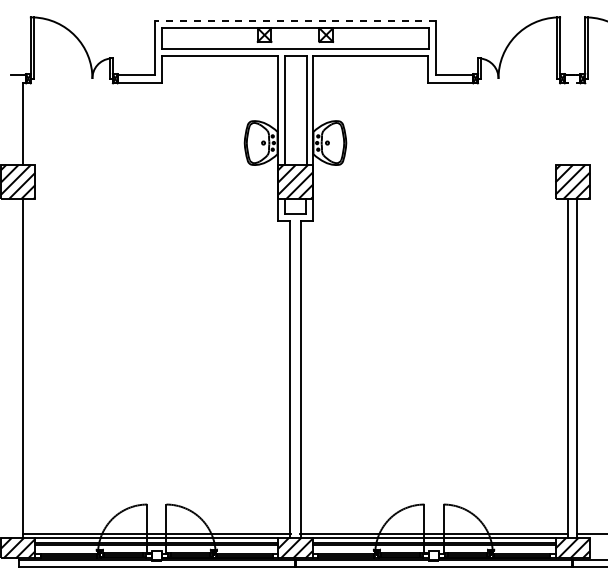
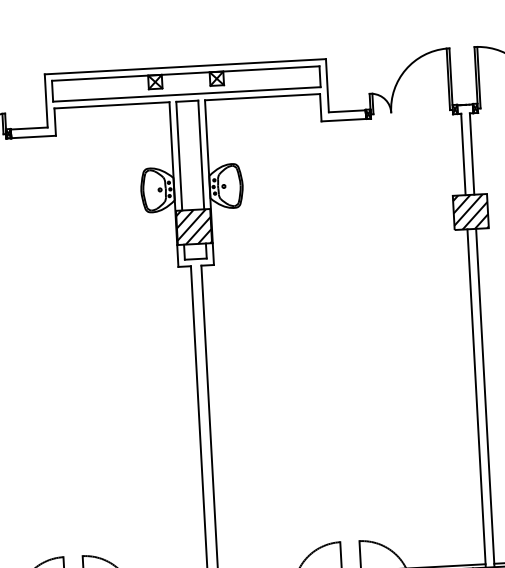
line: (295, 21) -> (185, 66), dashed -> solid
line: (568, 123) -> (463, 153), added
line: (577, 123) -> (472, 153), added

